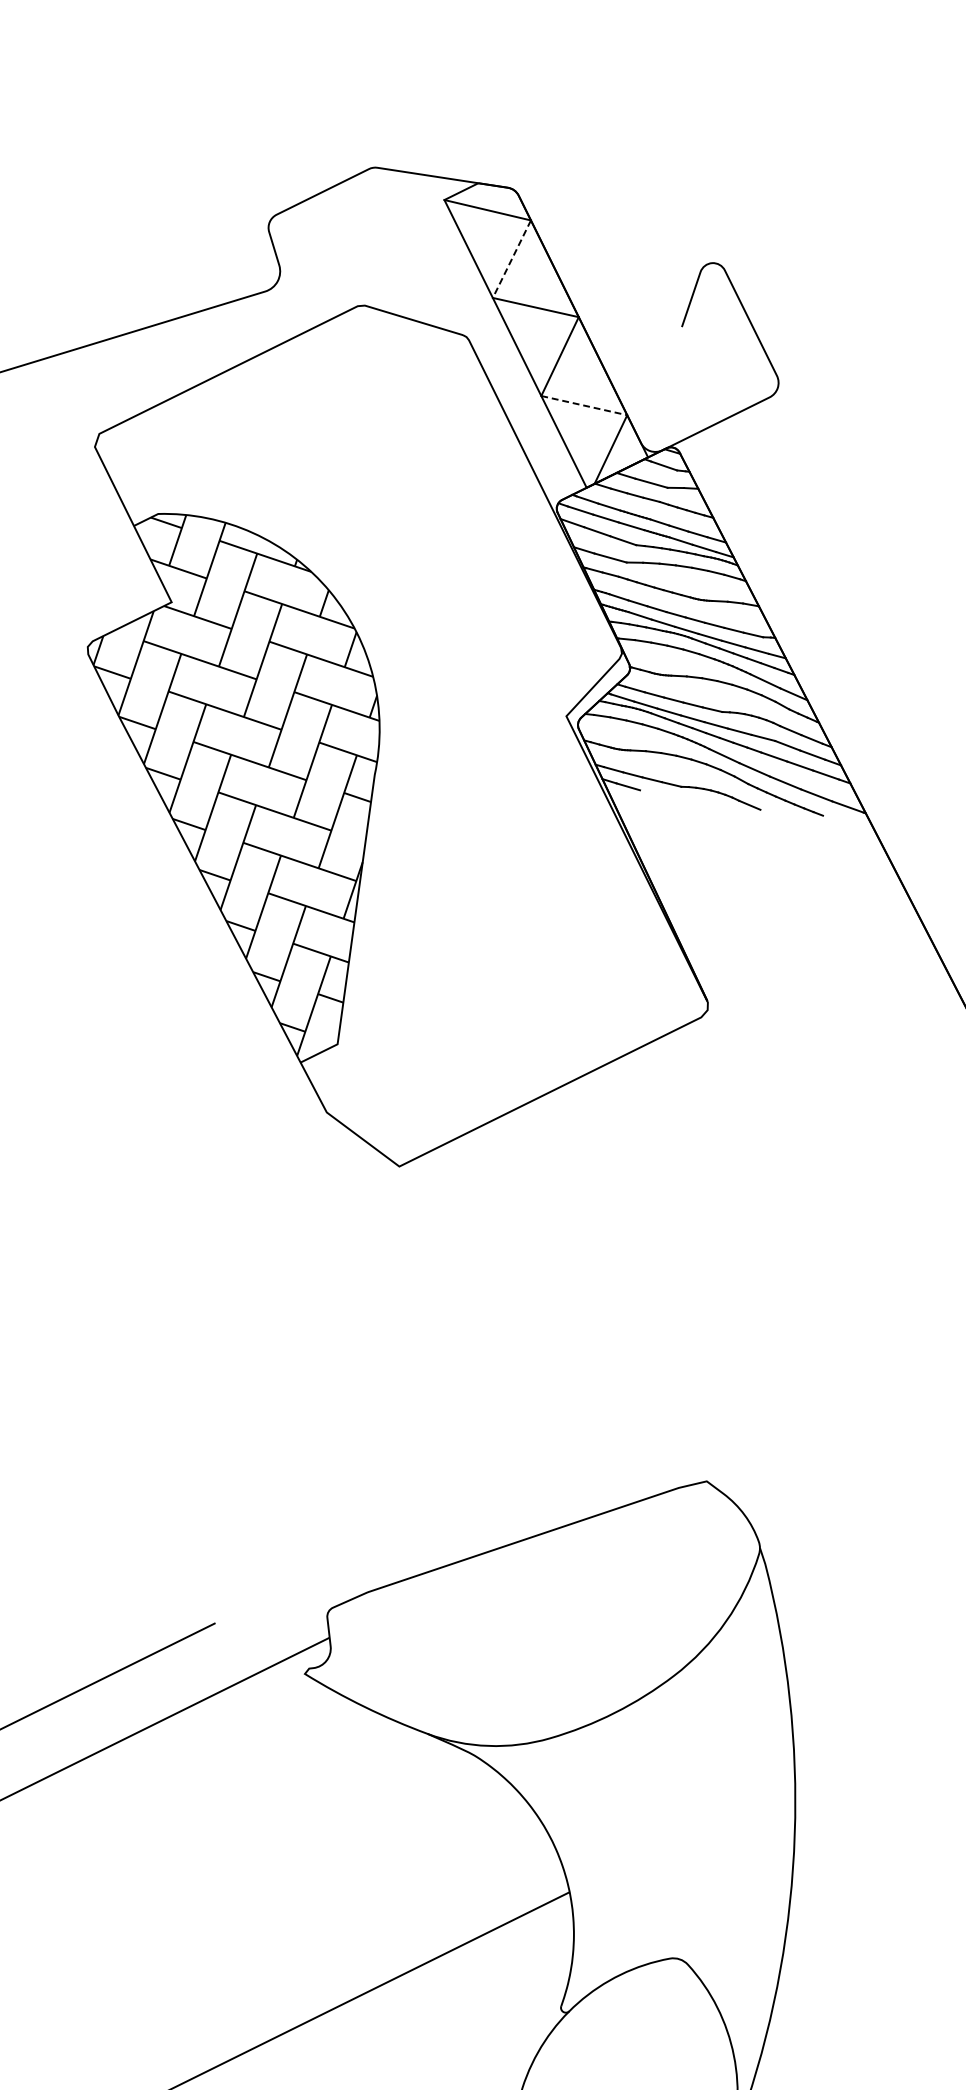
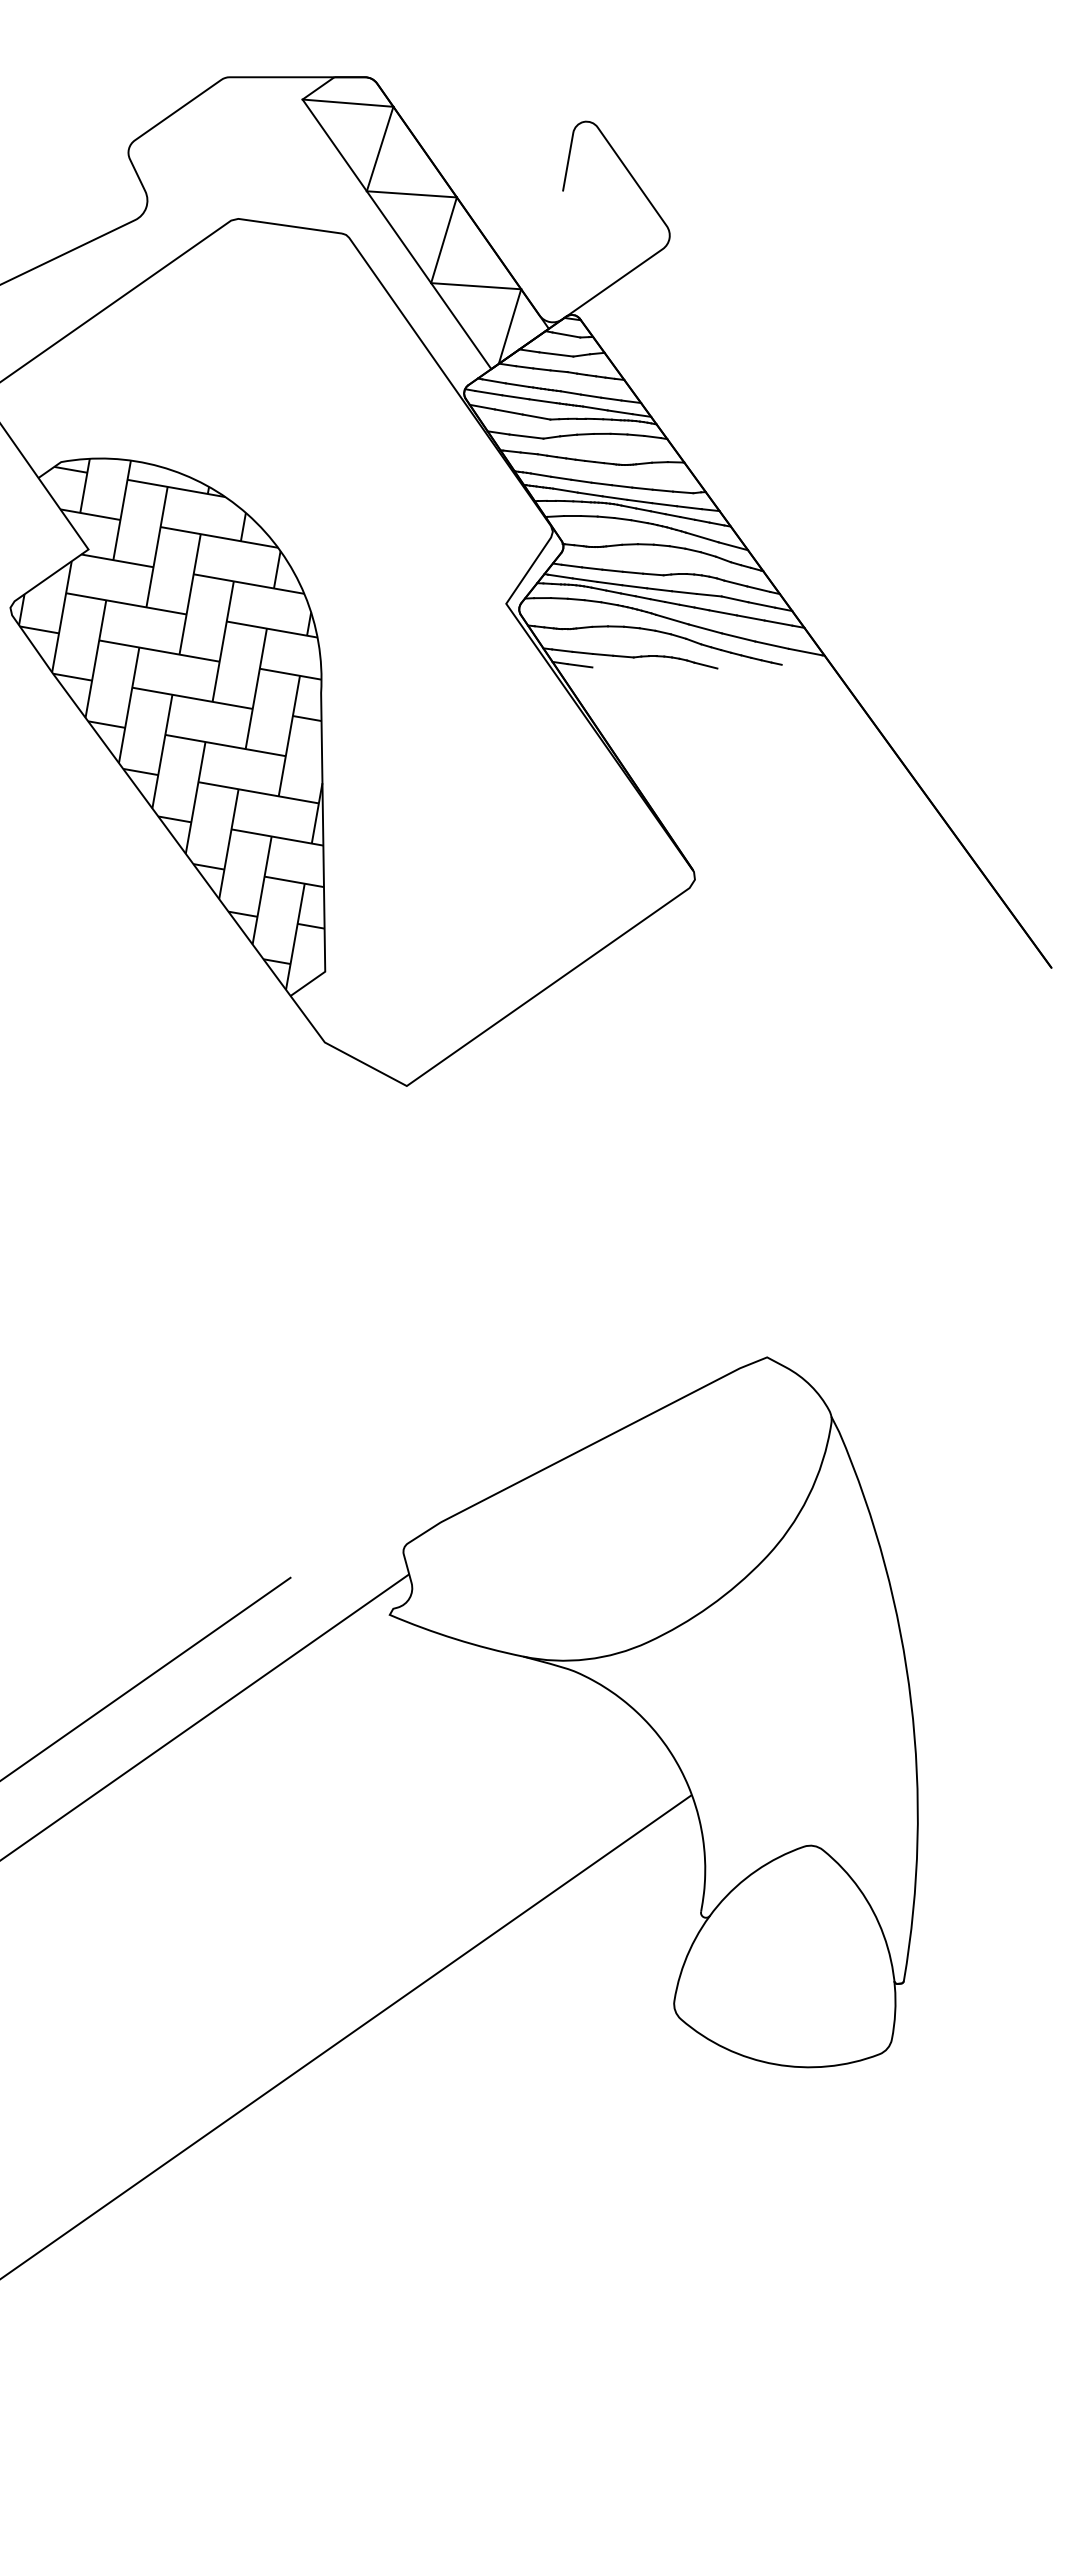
line: (511, 259) -> (379, 149), dashed -> solid
line: (584, 405) -> (476, 286), dashed -> solid

